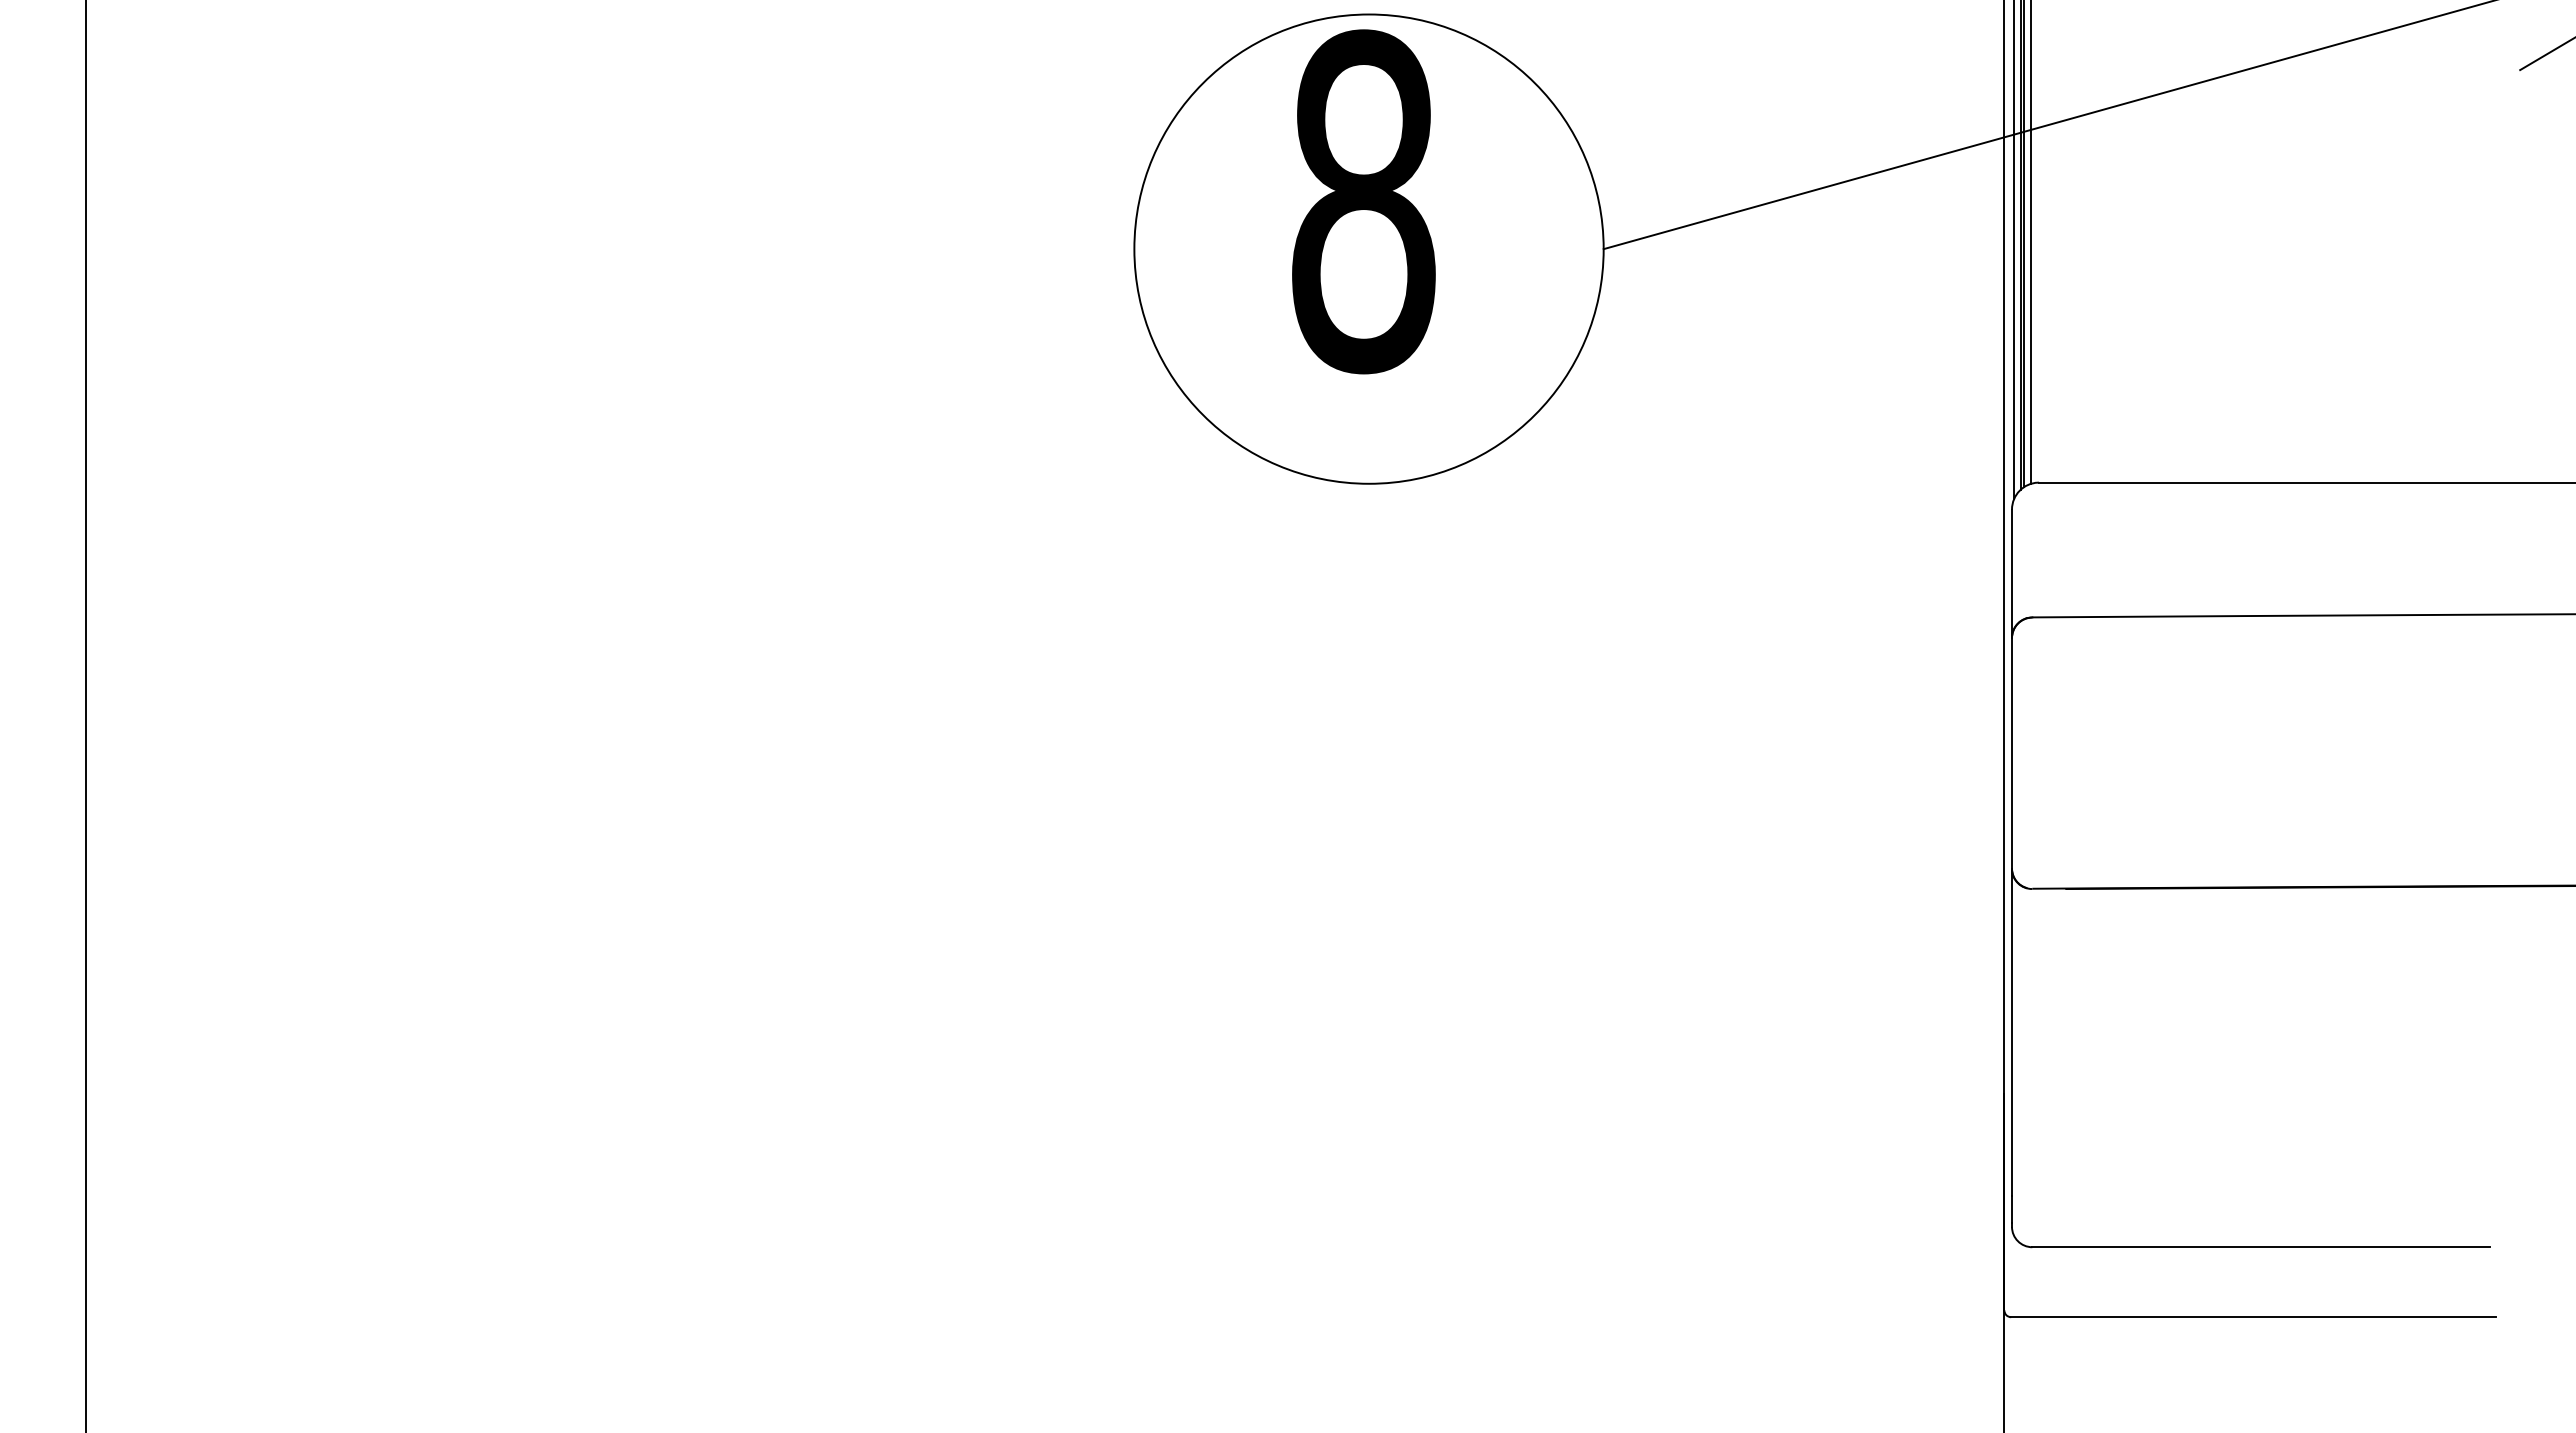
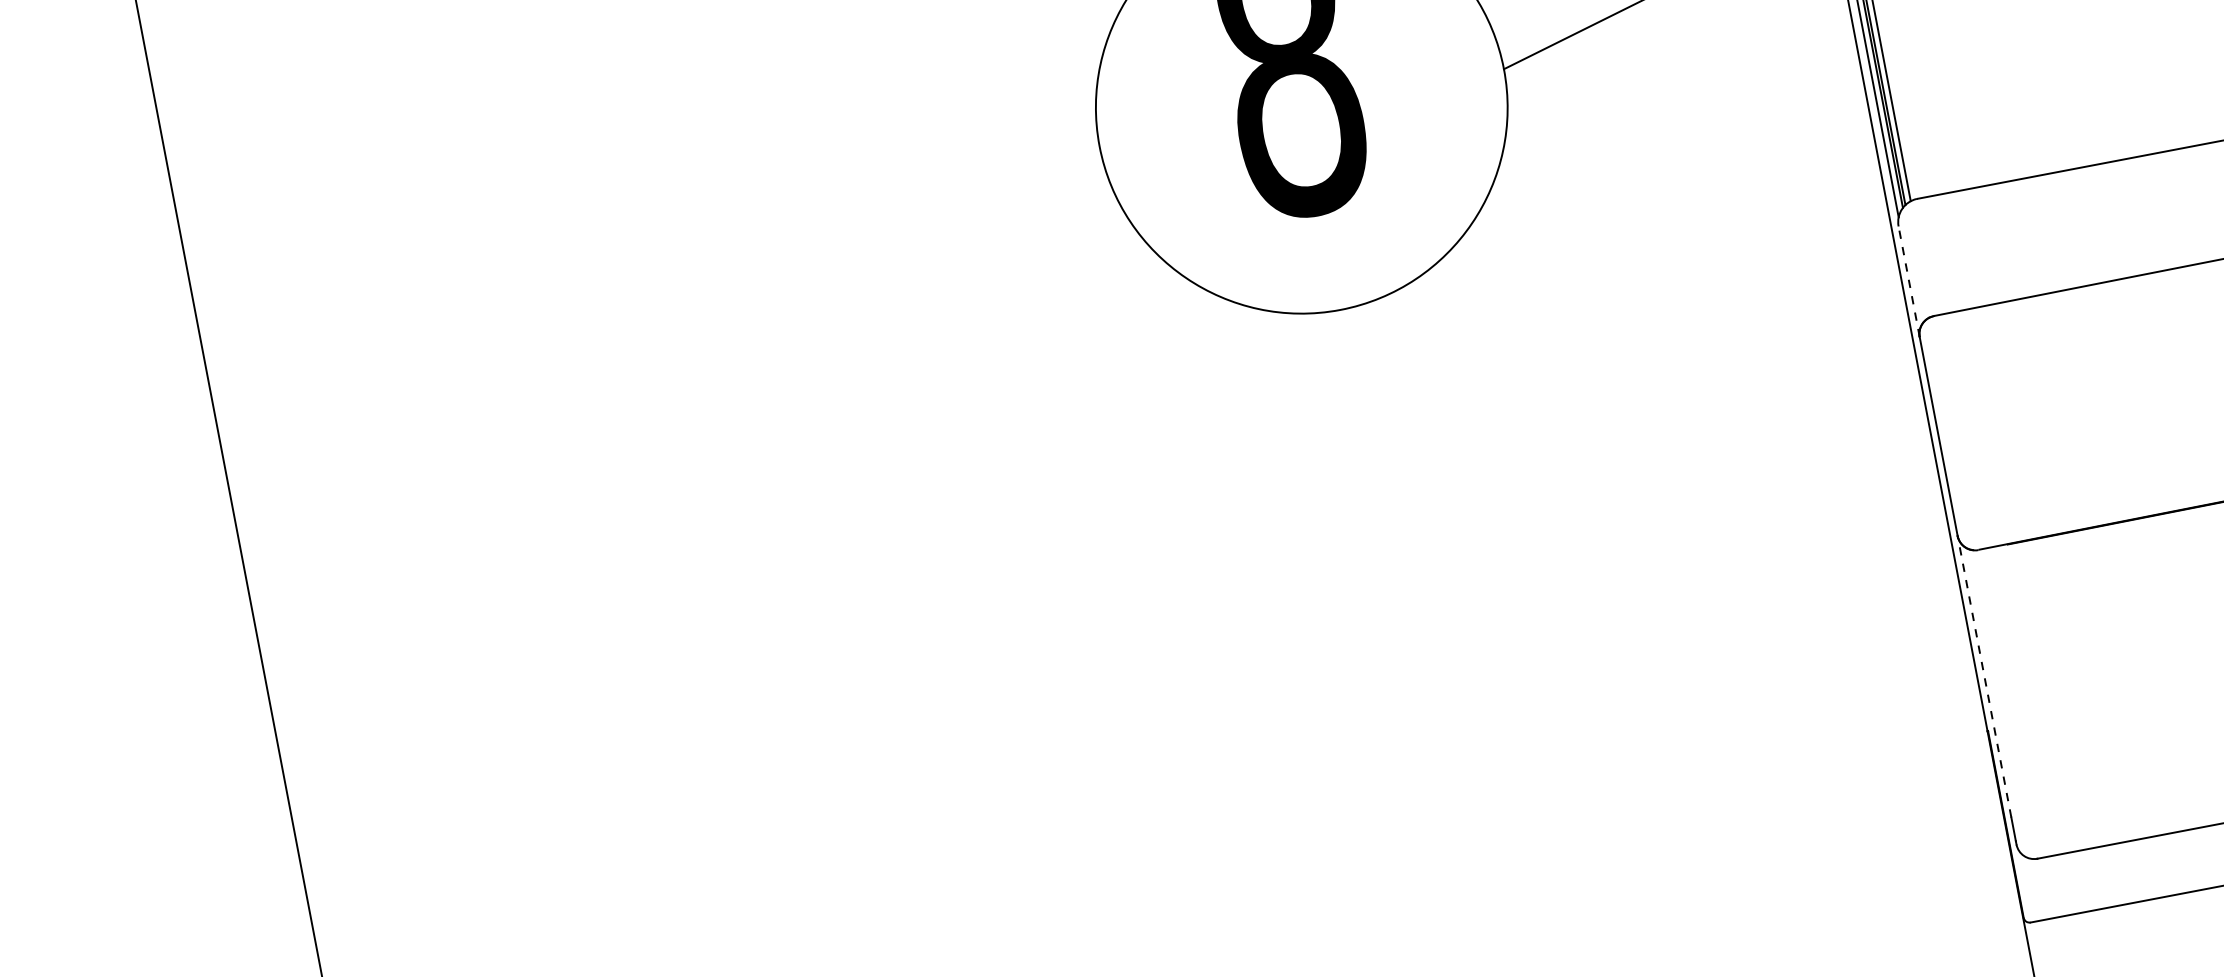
line: (2012, 573) -> (1909, 281), solid -> dashed
line: (2012, 1031) -> (1984, 676), solid -> dashed

